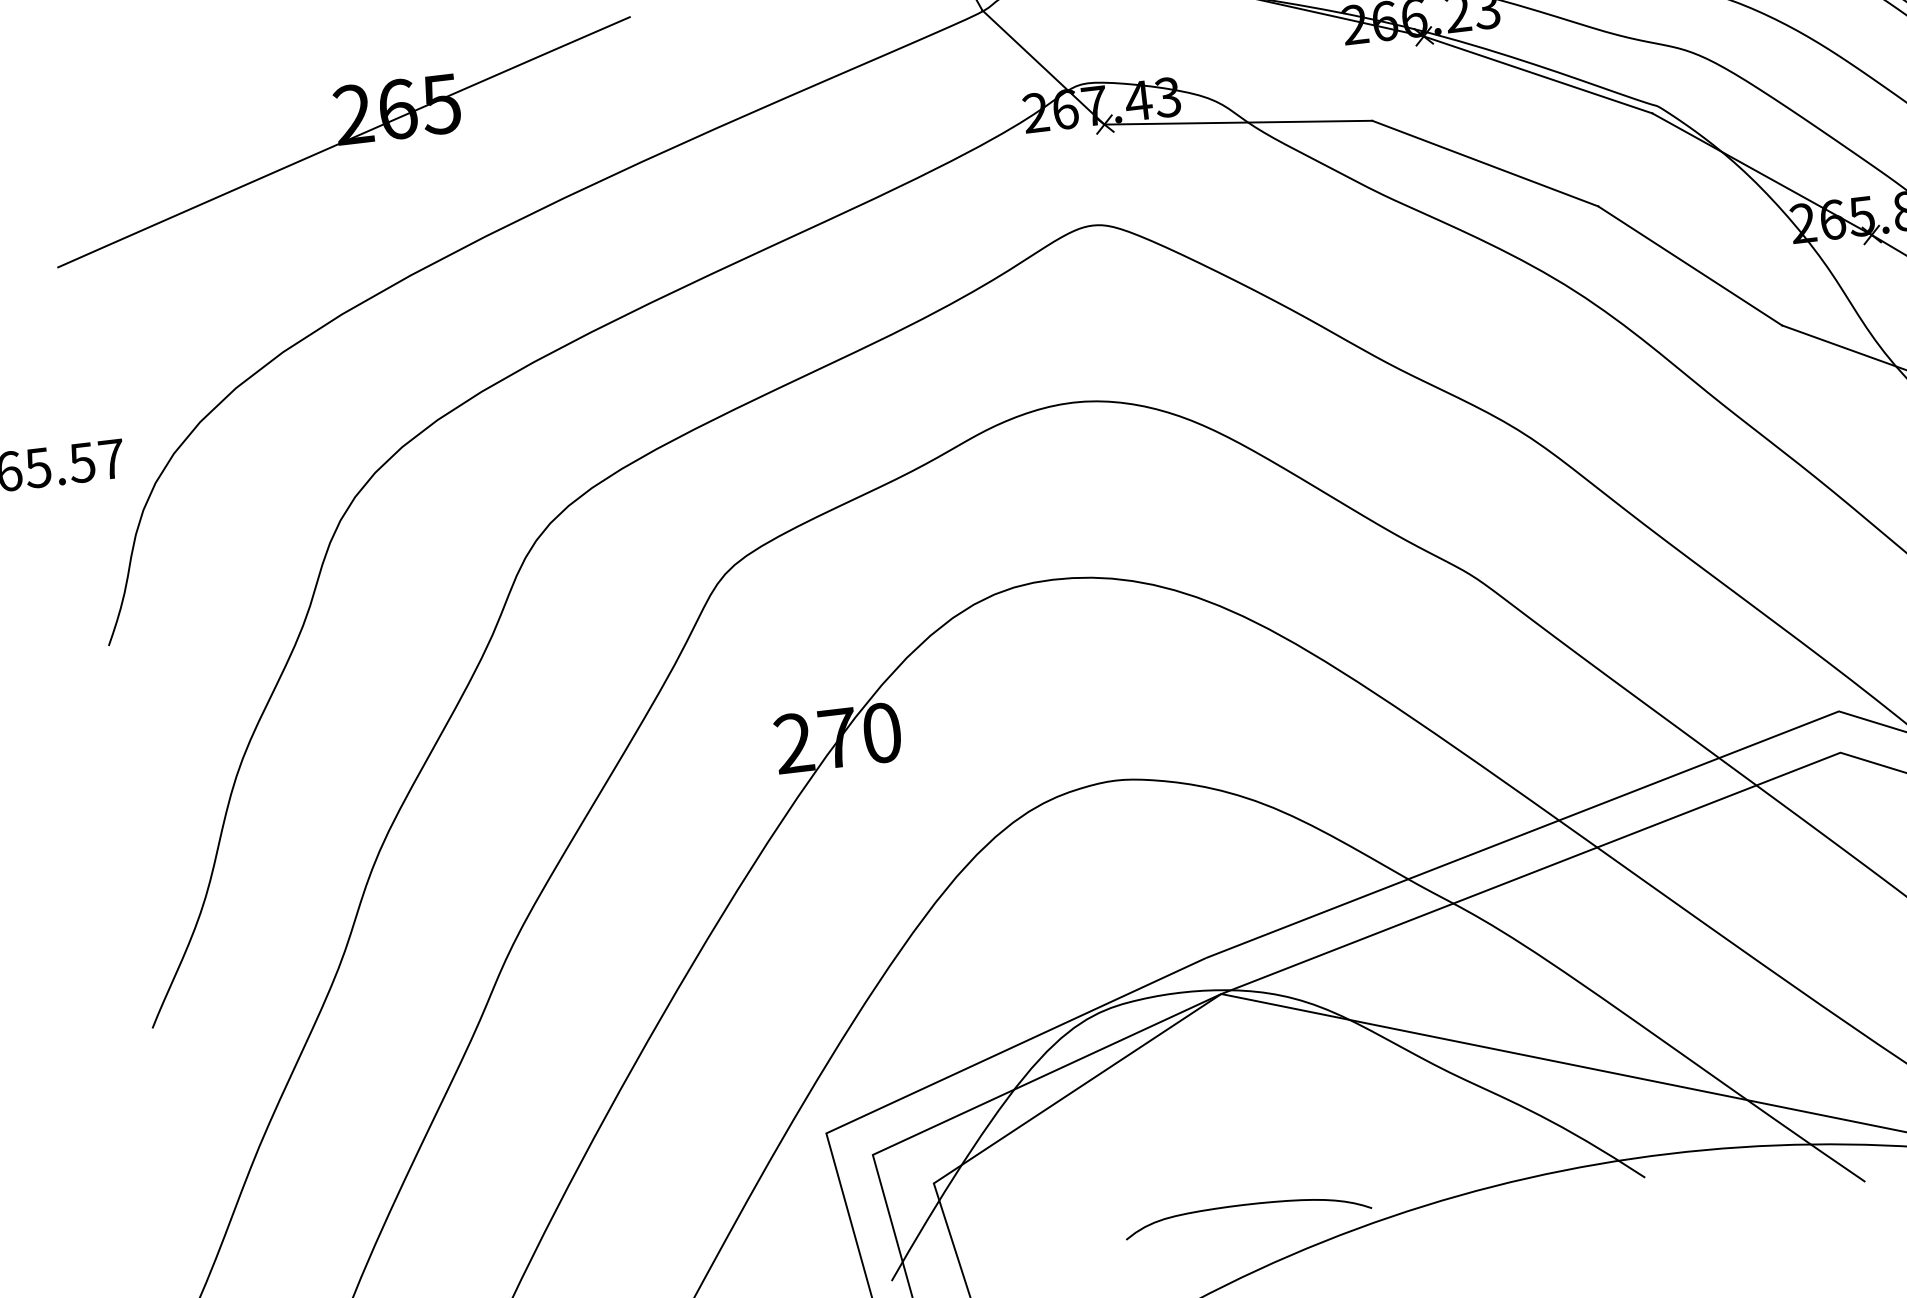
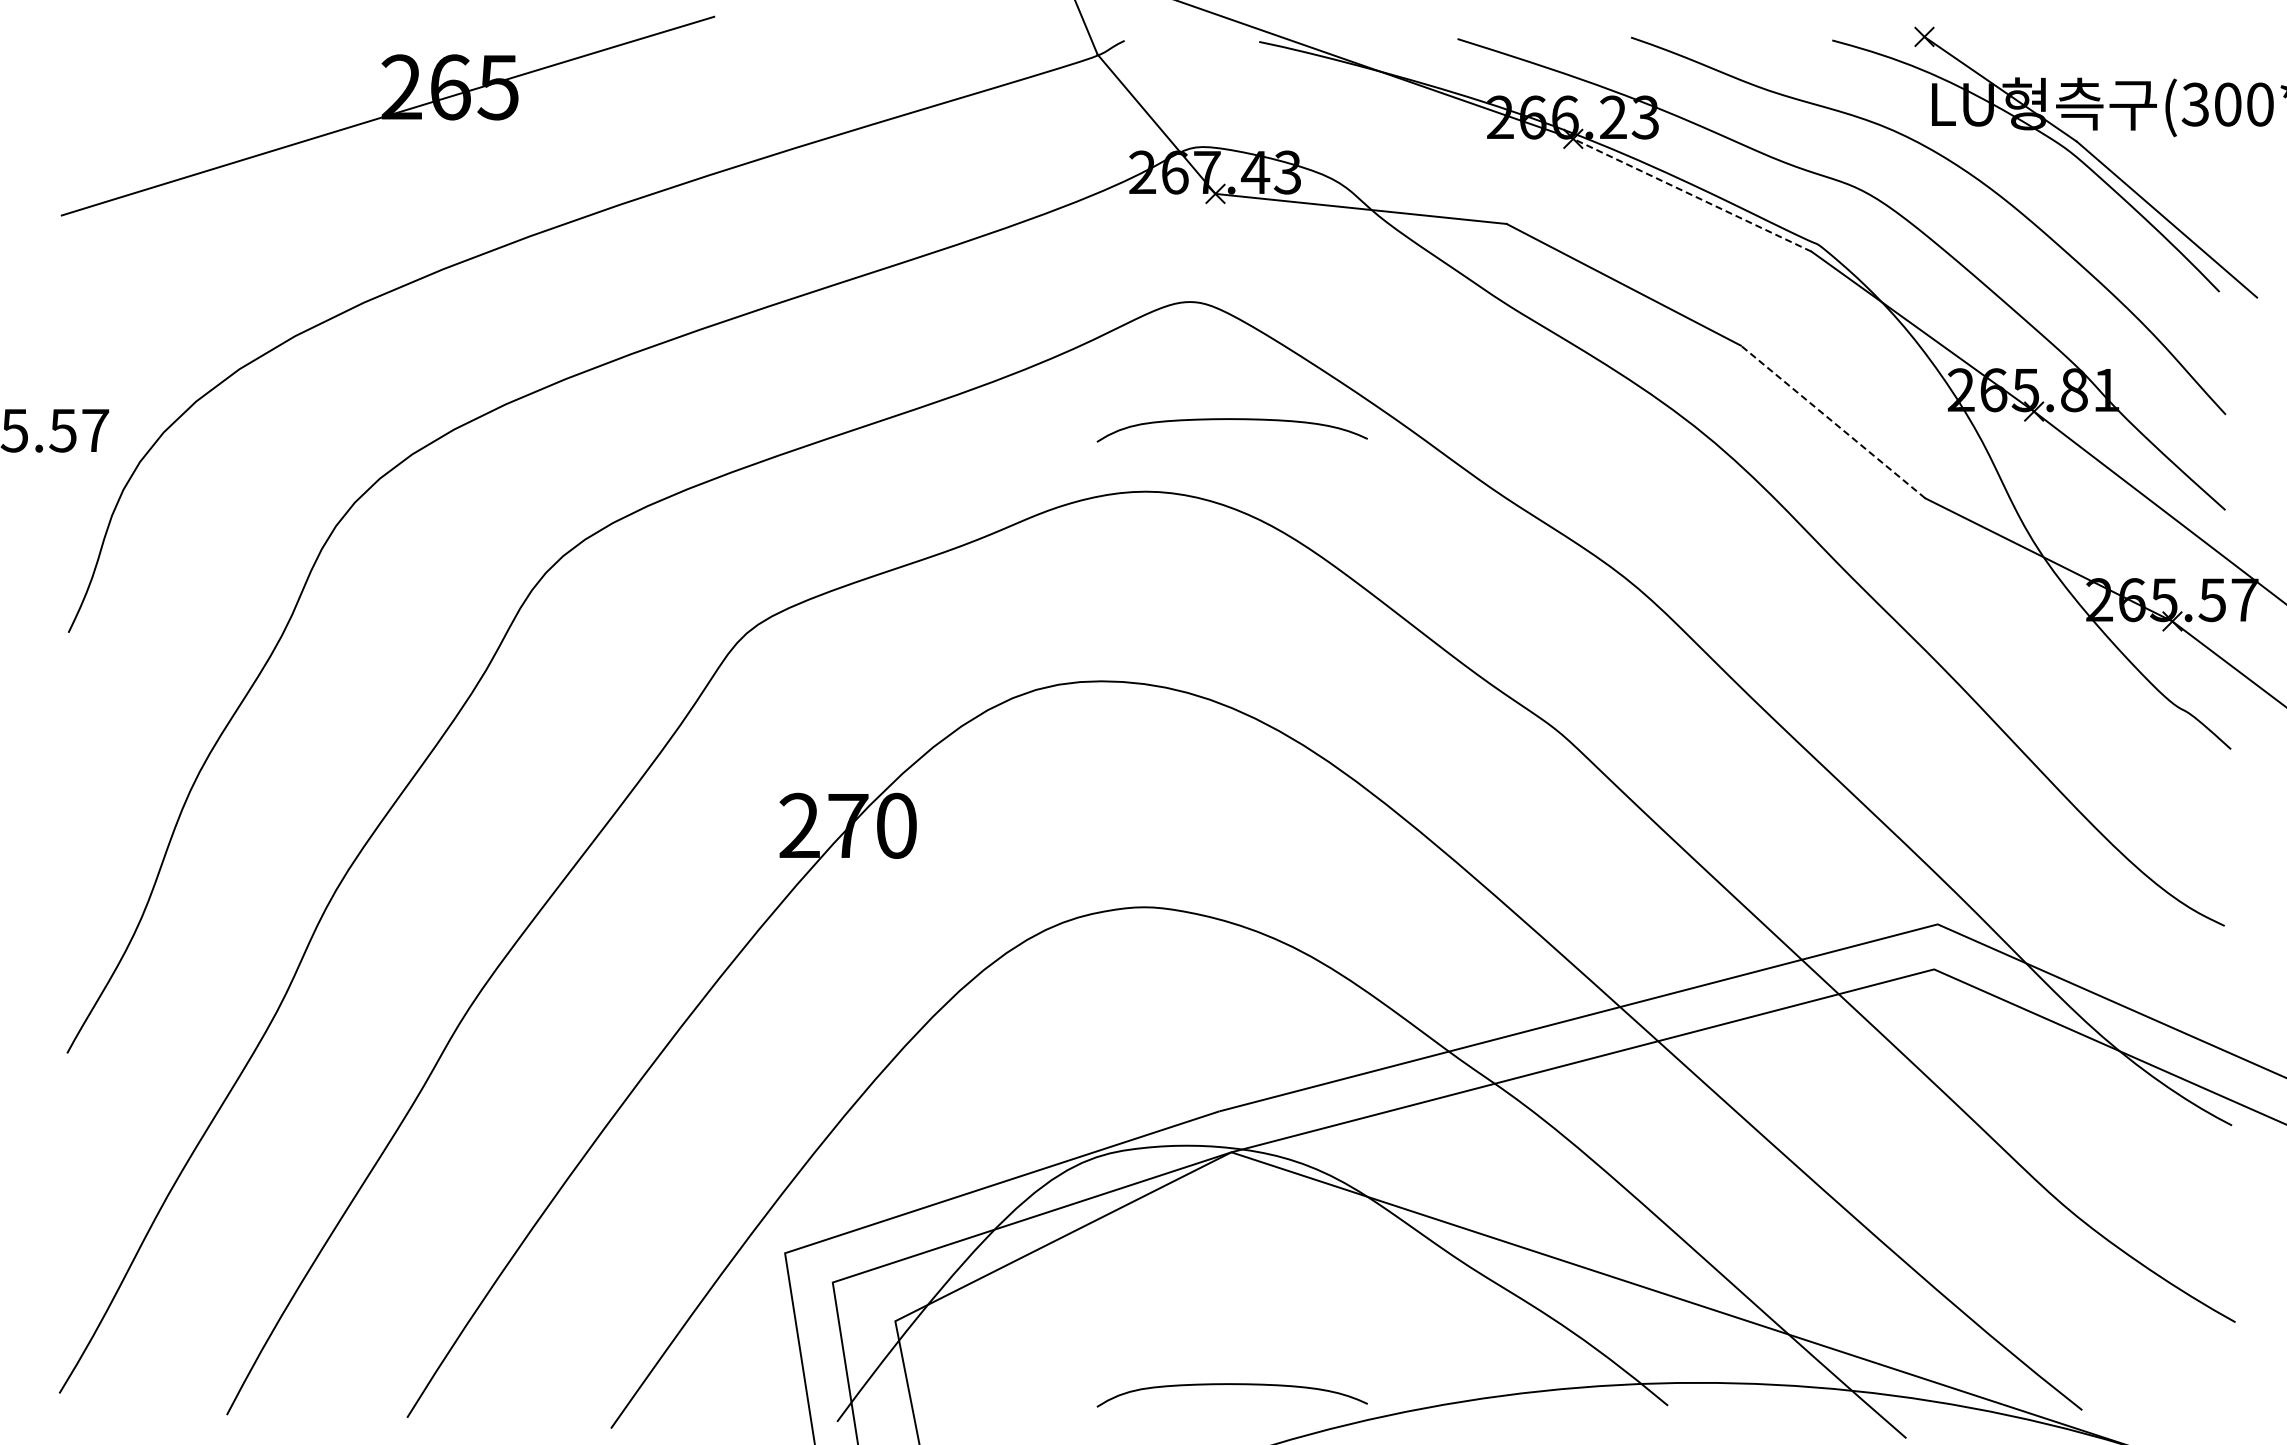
line: (1538, 75) -> (1692, 195), solid -> dashed
line: (1690, 265) -> (1833, 421), solid -> dashed
curve: (1143, 327) -> (1231, 419), added

